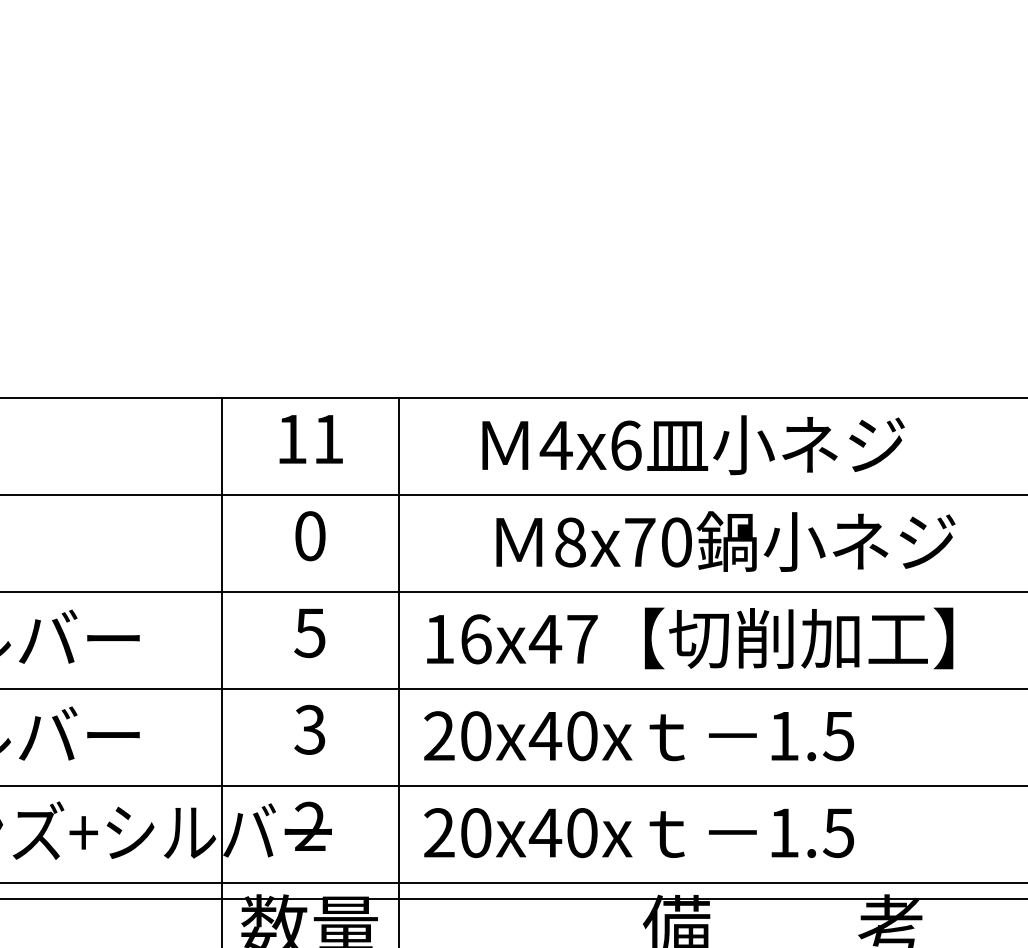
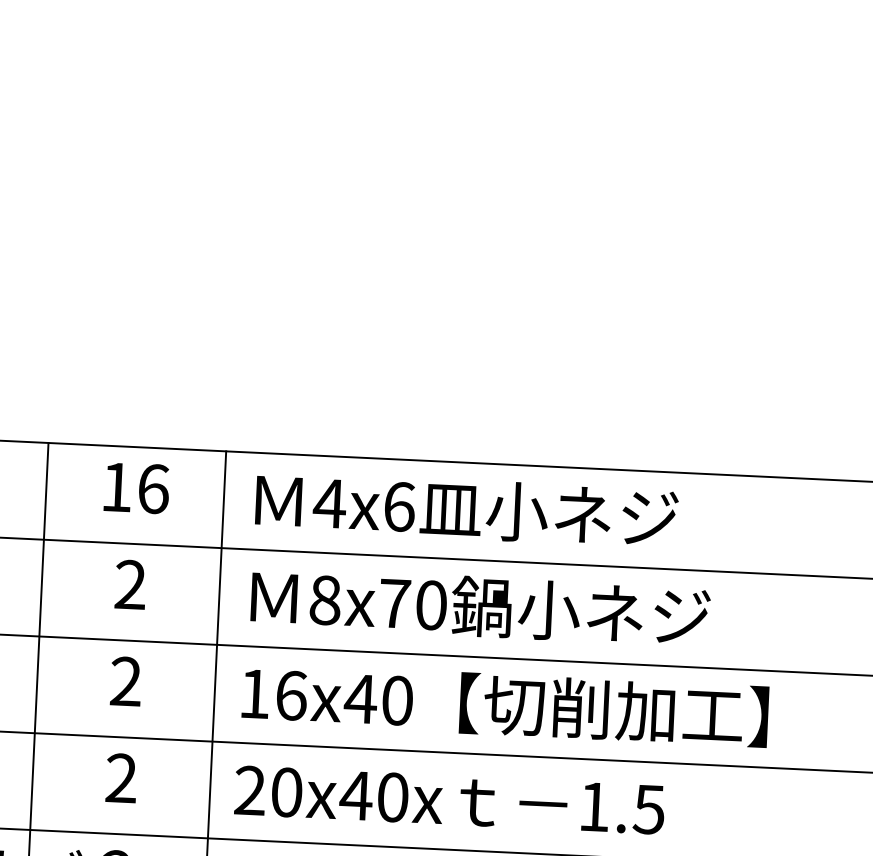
text: (329, 439) -> (154, 489), 11 -> 16
text: (693, 445) -> (466, 509), moved
text: (310, 536) -> (130, 585), 0 -> 2
text: (725, 541) -> (480, 606), moved
text: (309, 633) -> (125, 682), 5 -> 2
text: (582, 639) -> (397, 700), 16x47 -> 16x40
text: (309, 729) -> (120, 777), 3 -> 2

